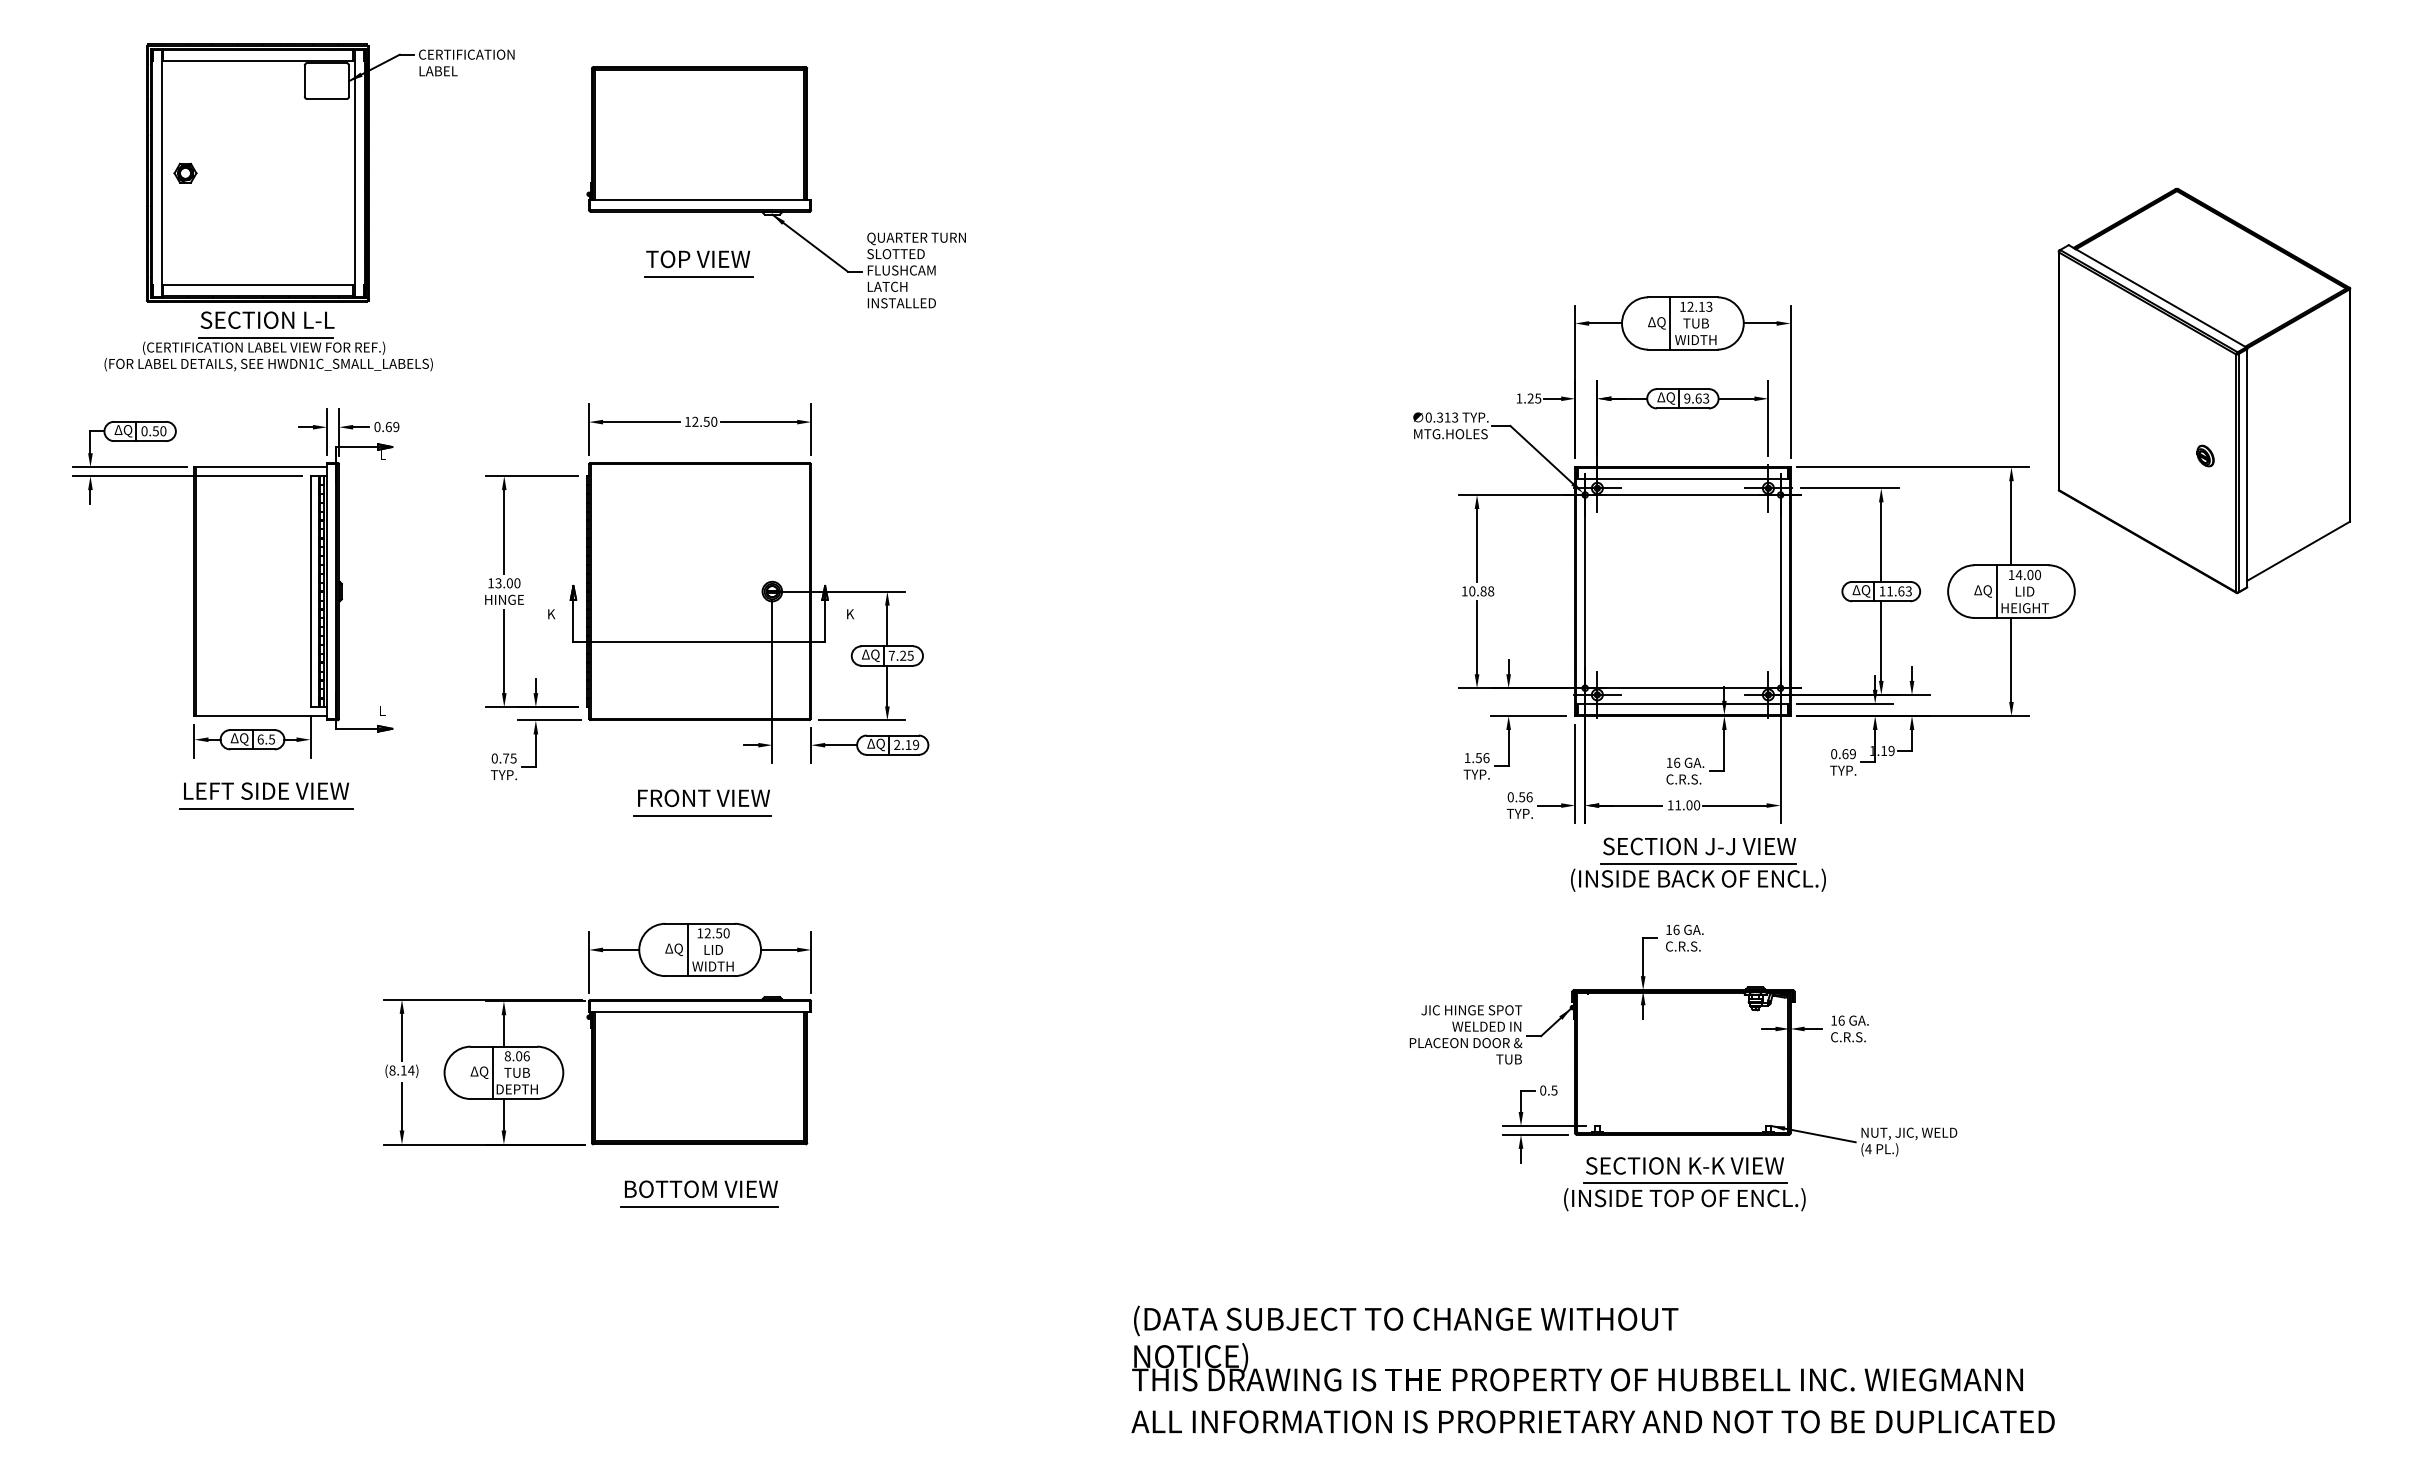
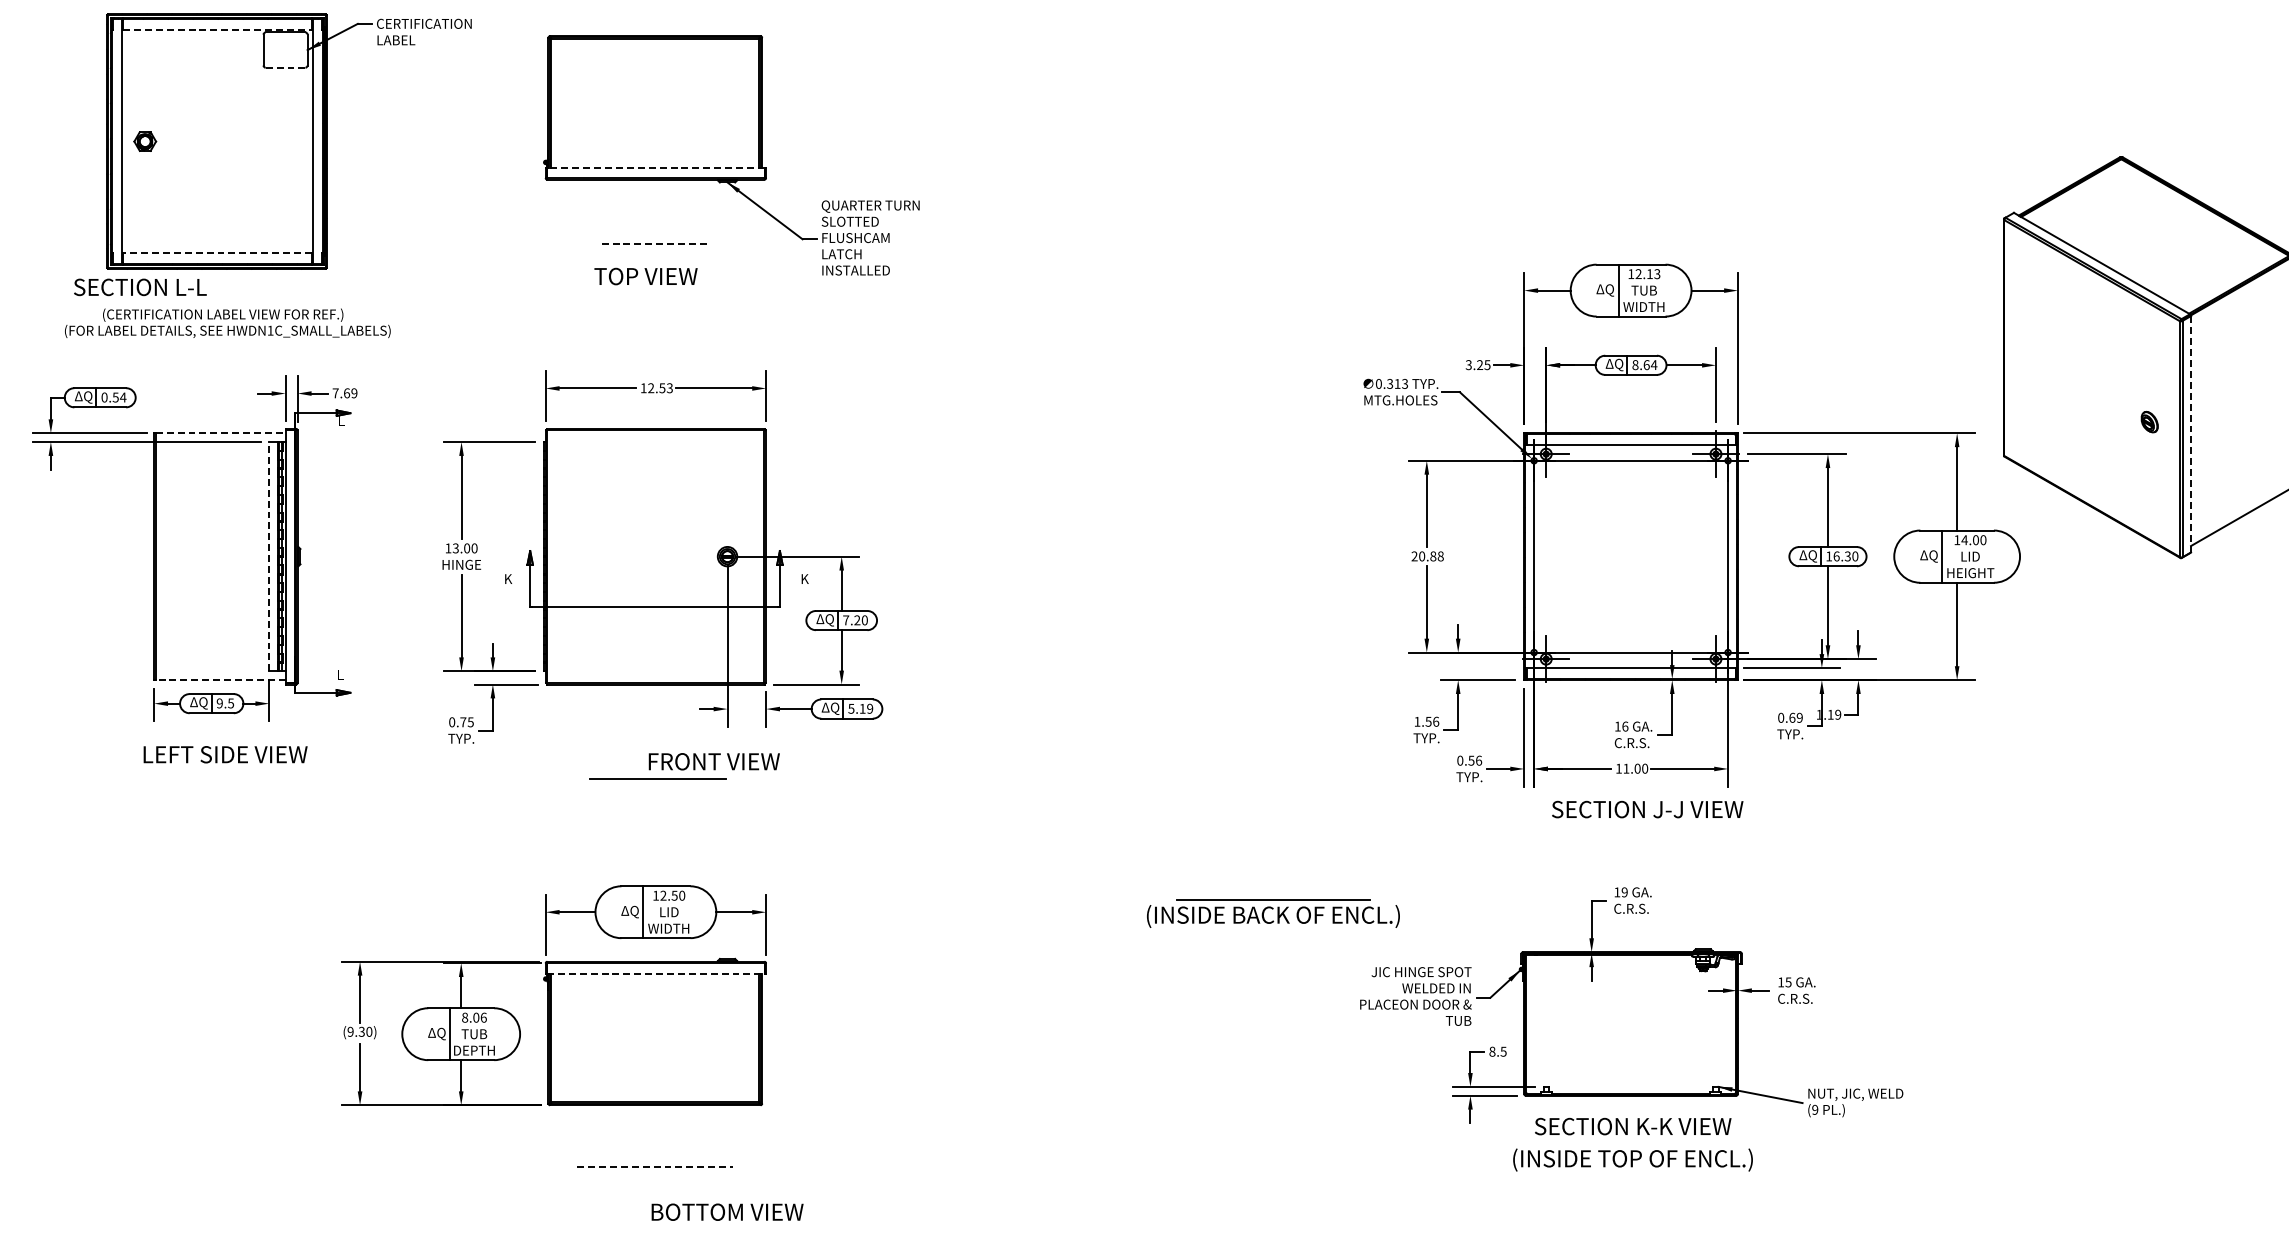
line: (258, 61) -> (217, 30), solid -> dashed
line: (326, 98) -> (285, 67), solid -> dashed
line: (700, 199) -> (656, 167), solid -> dashed
text: (698, 259) -> (646, 276), moved
line: (699, 276) -> (655, 243), solid -> dashed
line: (257, 285) -> (216, 252), solid -> dashed
text: (267, 319) -> (140, 286), moved
line: (265, 337) -> (224, 304), removed
text: (1519, 398) -> (1468, 365), 1.25 -> 3.25
text: (1696, 398) -> (1644, 365), 9.63 -> 8.64
text: (714, 421) -> (670, 387), 12.50 -> 12.53
text: (377, 426) -> (335, 392), 0.69 -> 7.69
text: (163, 431) -> (123, 397), 0.50 -> 0.54
line: (262, 467) -> (221, 433), solid -> dashed
line: (2247, 467) -> (2191, 433), solid -> dashed
line: (310, 591) -> (269, 556), solid -> dashed
text: (1464, 591) -> (1414, 556), 10.88 -> 20.88
text: (1899, 591) -> (1846, 556), 11.63 -> 16.30
text: (910, 655) -> (864, 620), 7.25 -> 7.20
line: (261, 716) -> (220, 680), solid -> dashed
text: (260, 739) -> (219, 703), 6.5 -> 9.5
text: (897, 744) -> (851, 708), 2.19 -> 5.19
text: (703, 797) -> (713, 760), moved
line: (266, 808) -> (225, 771), removed
part: (1698, 877) -> (1273, 913), moved
text: (1676, 929) -> (1624, 891), 16 -> 19
line: (700, 1012) -> (656, 974), solid -> dashed
text: (1841, 1020) -> (1788, 982), 16 -> 15
text: (401, 1070) -> (359, 1031), (8.14) -> (9.30)
text: (1543, 1090) -> (1492, 1051), 0.5 -> 8.5
text: (1868, 1149) -> (1815, 1110), (4 -> (9
line: (1684, 1183) -> (1632, 1143), removed
text: (701, 1189) -> (727, 1212), moved
line: (699, 1206) -> (655, 1166), solid -> dashed

